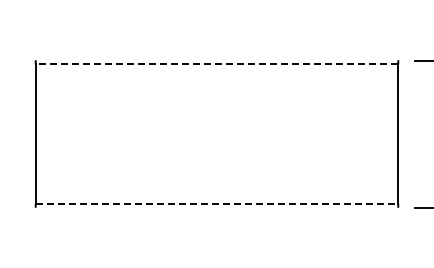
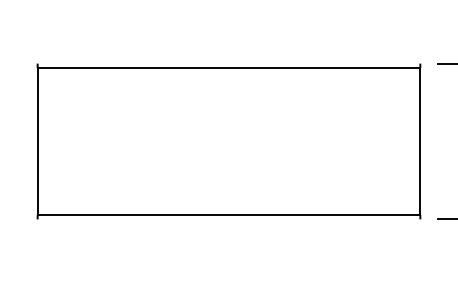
line: (216, 64) -> (228, 68), dashed -> solid
line: (217, 203) -> (229, 214), dashed -> solid

